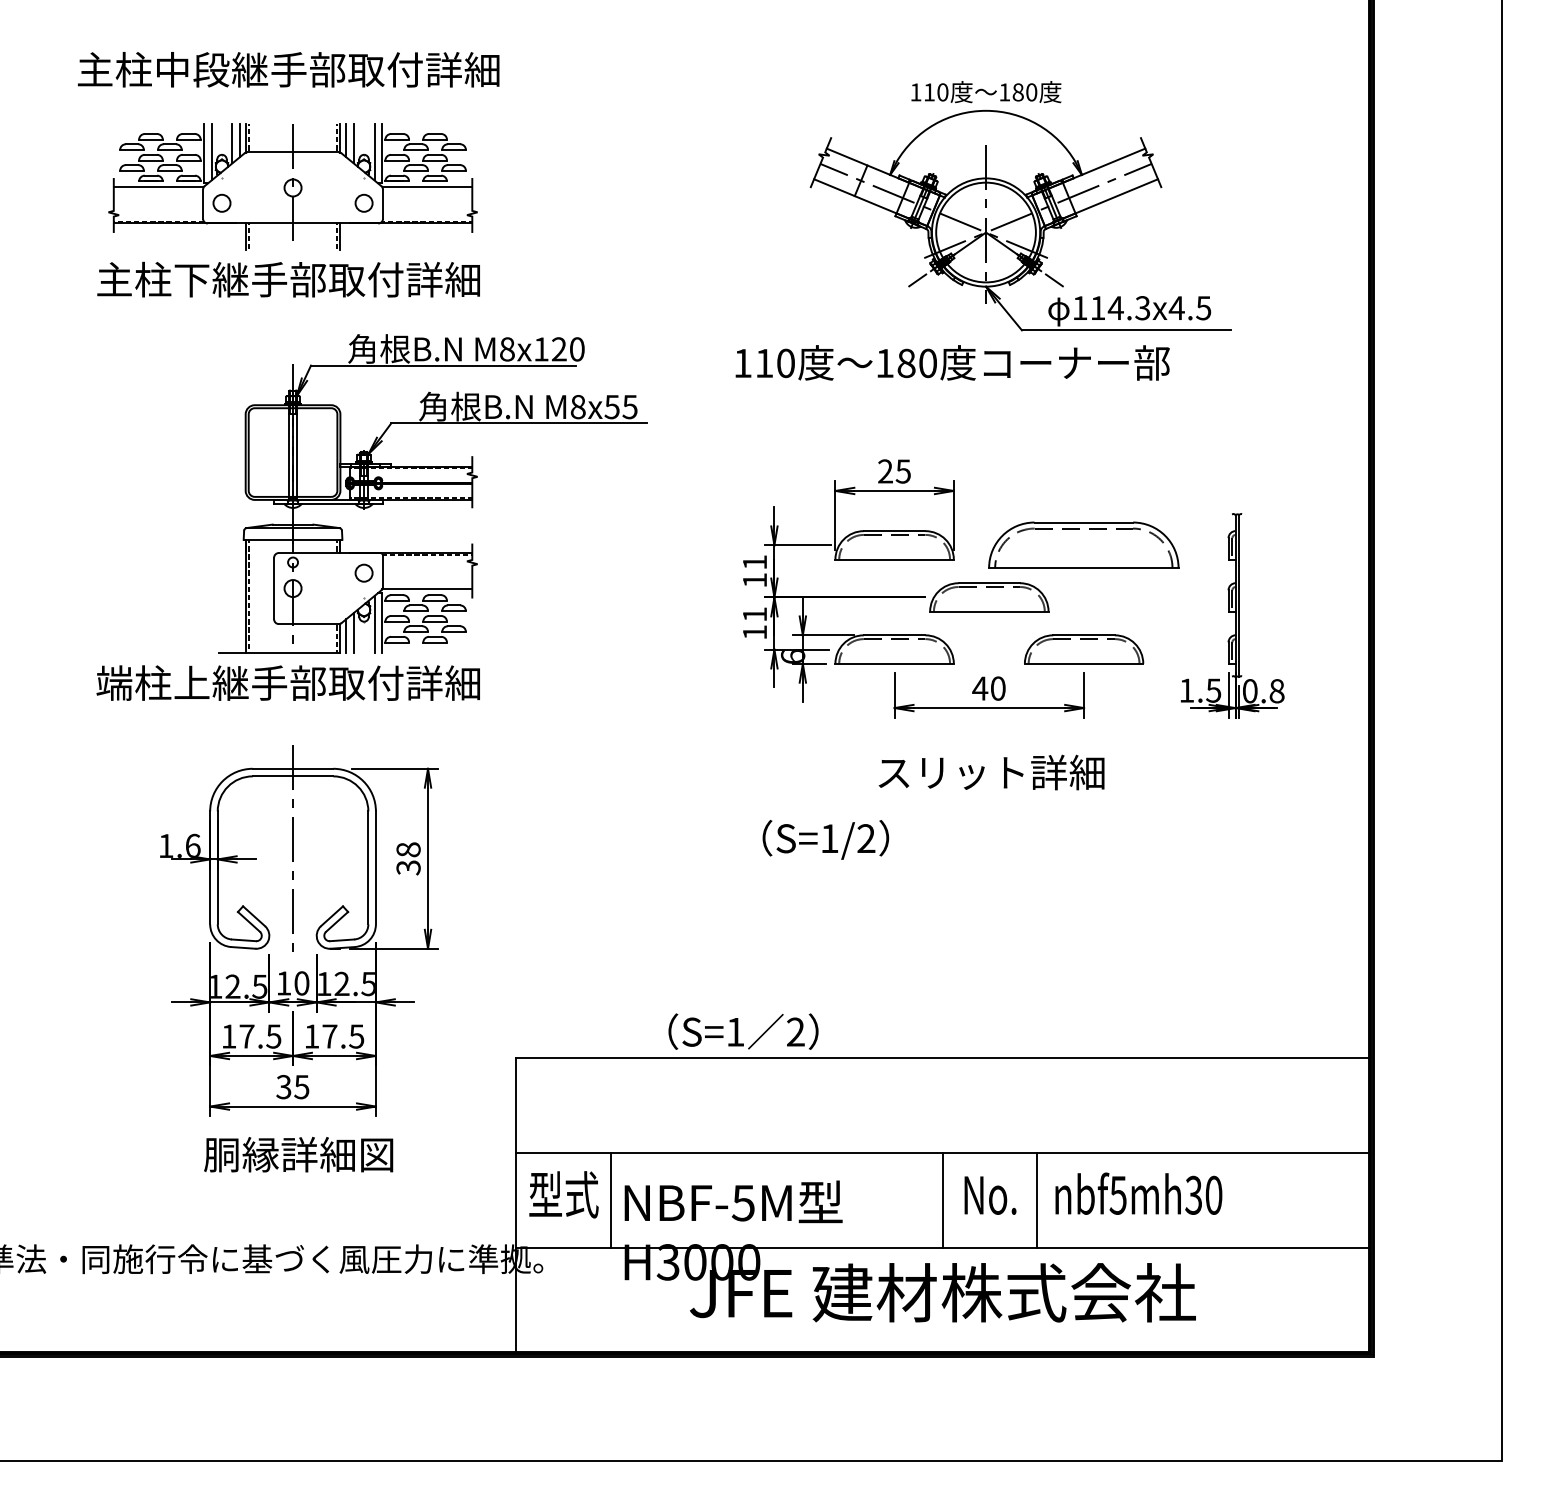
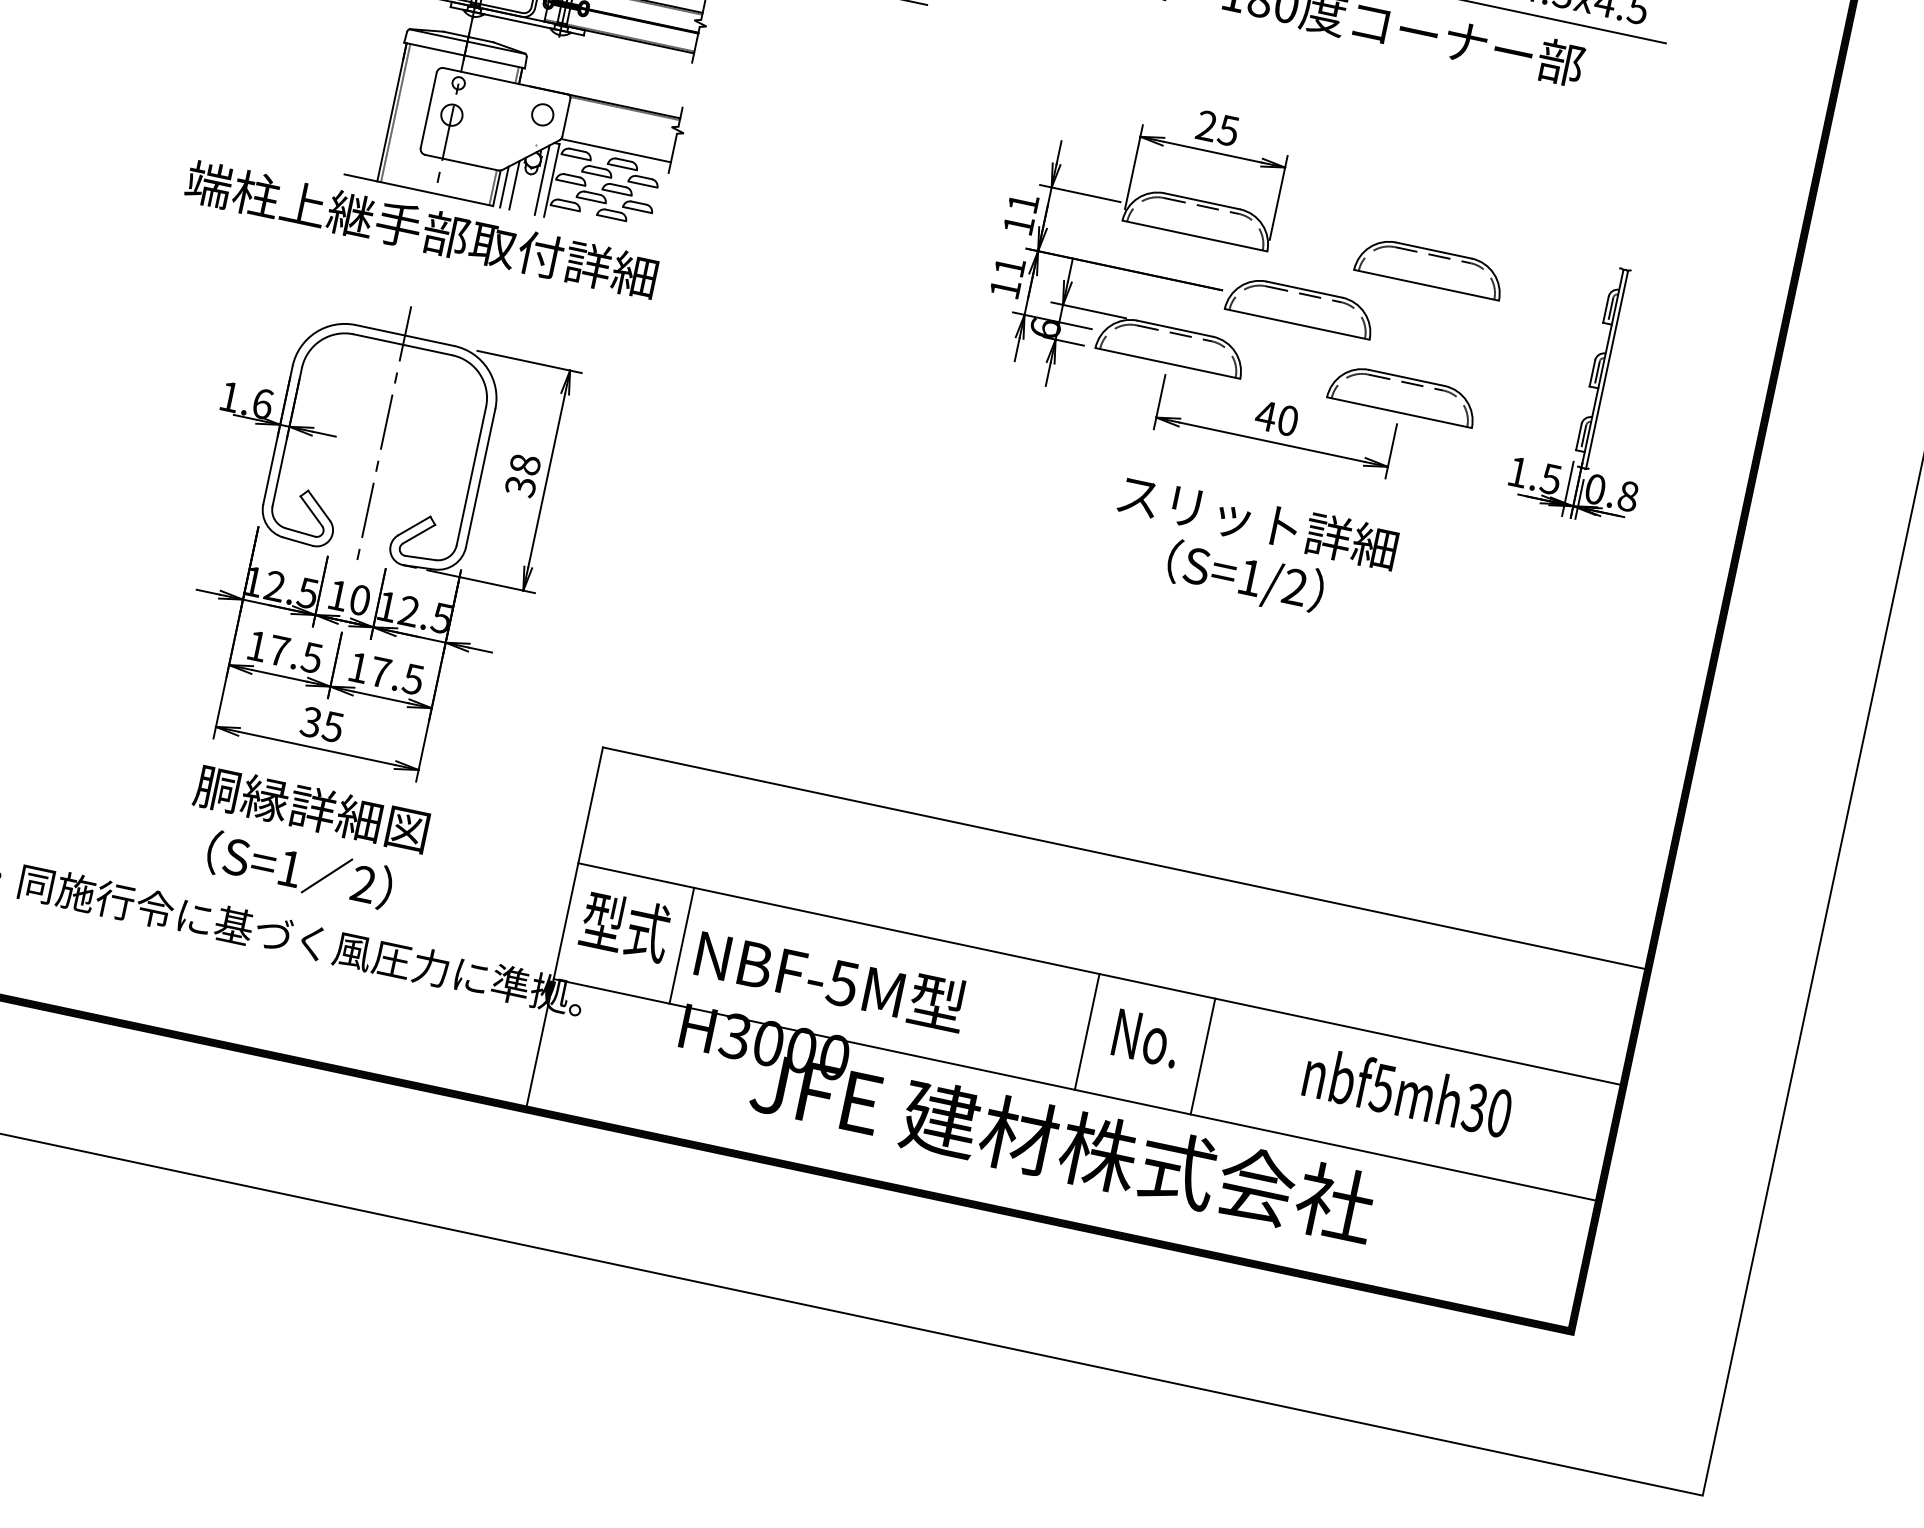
part: (1084, 545) -> (1430, 268), size x0.62
text: (825, 839) -> (1244, 577), moved
text: (743, 1031) -> (299, 869), moved
text: (1138, 1193) -> (1407, 1091), moved

